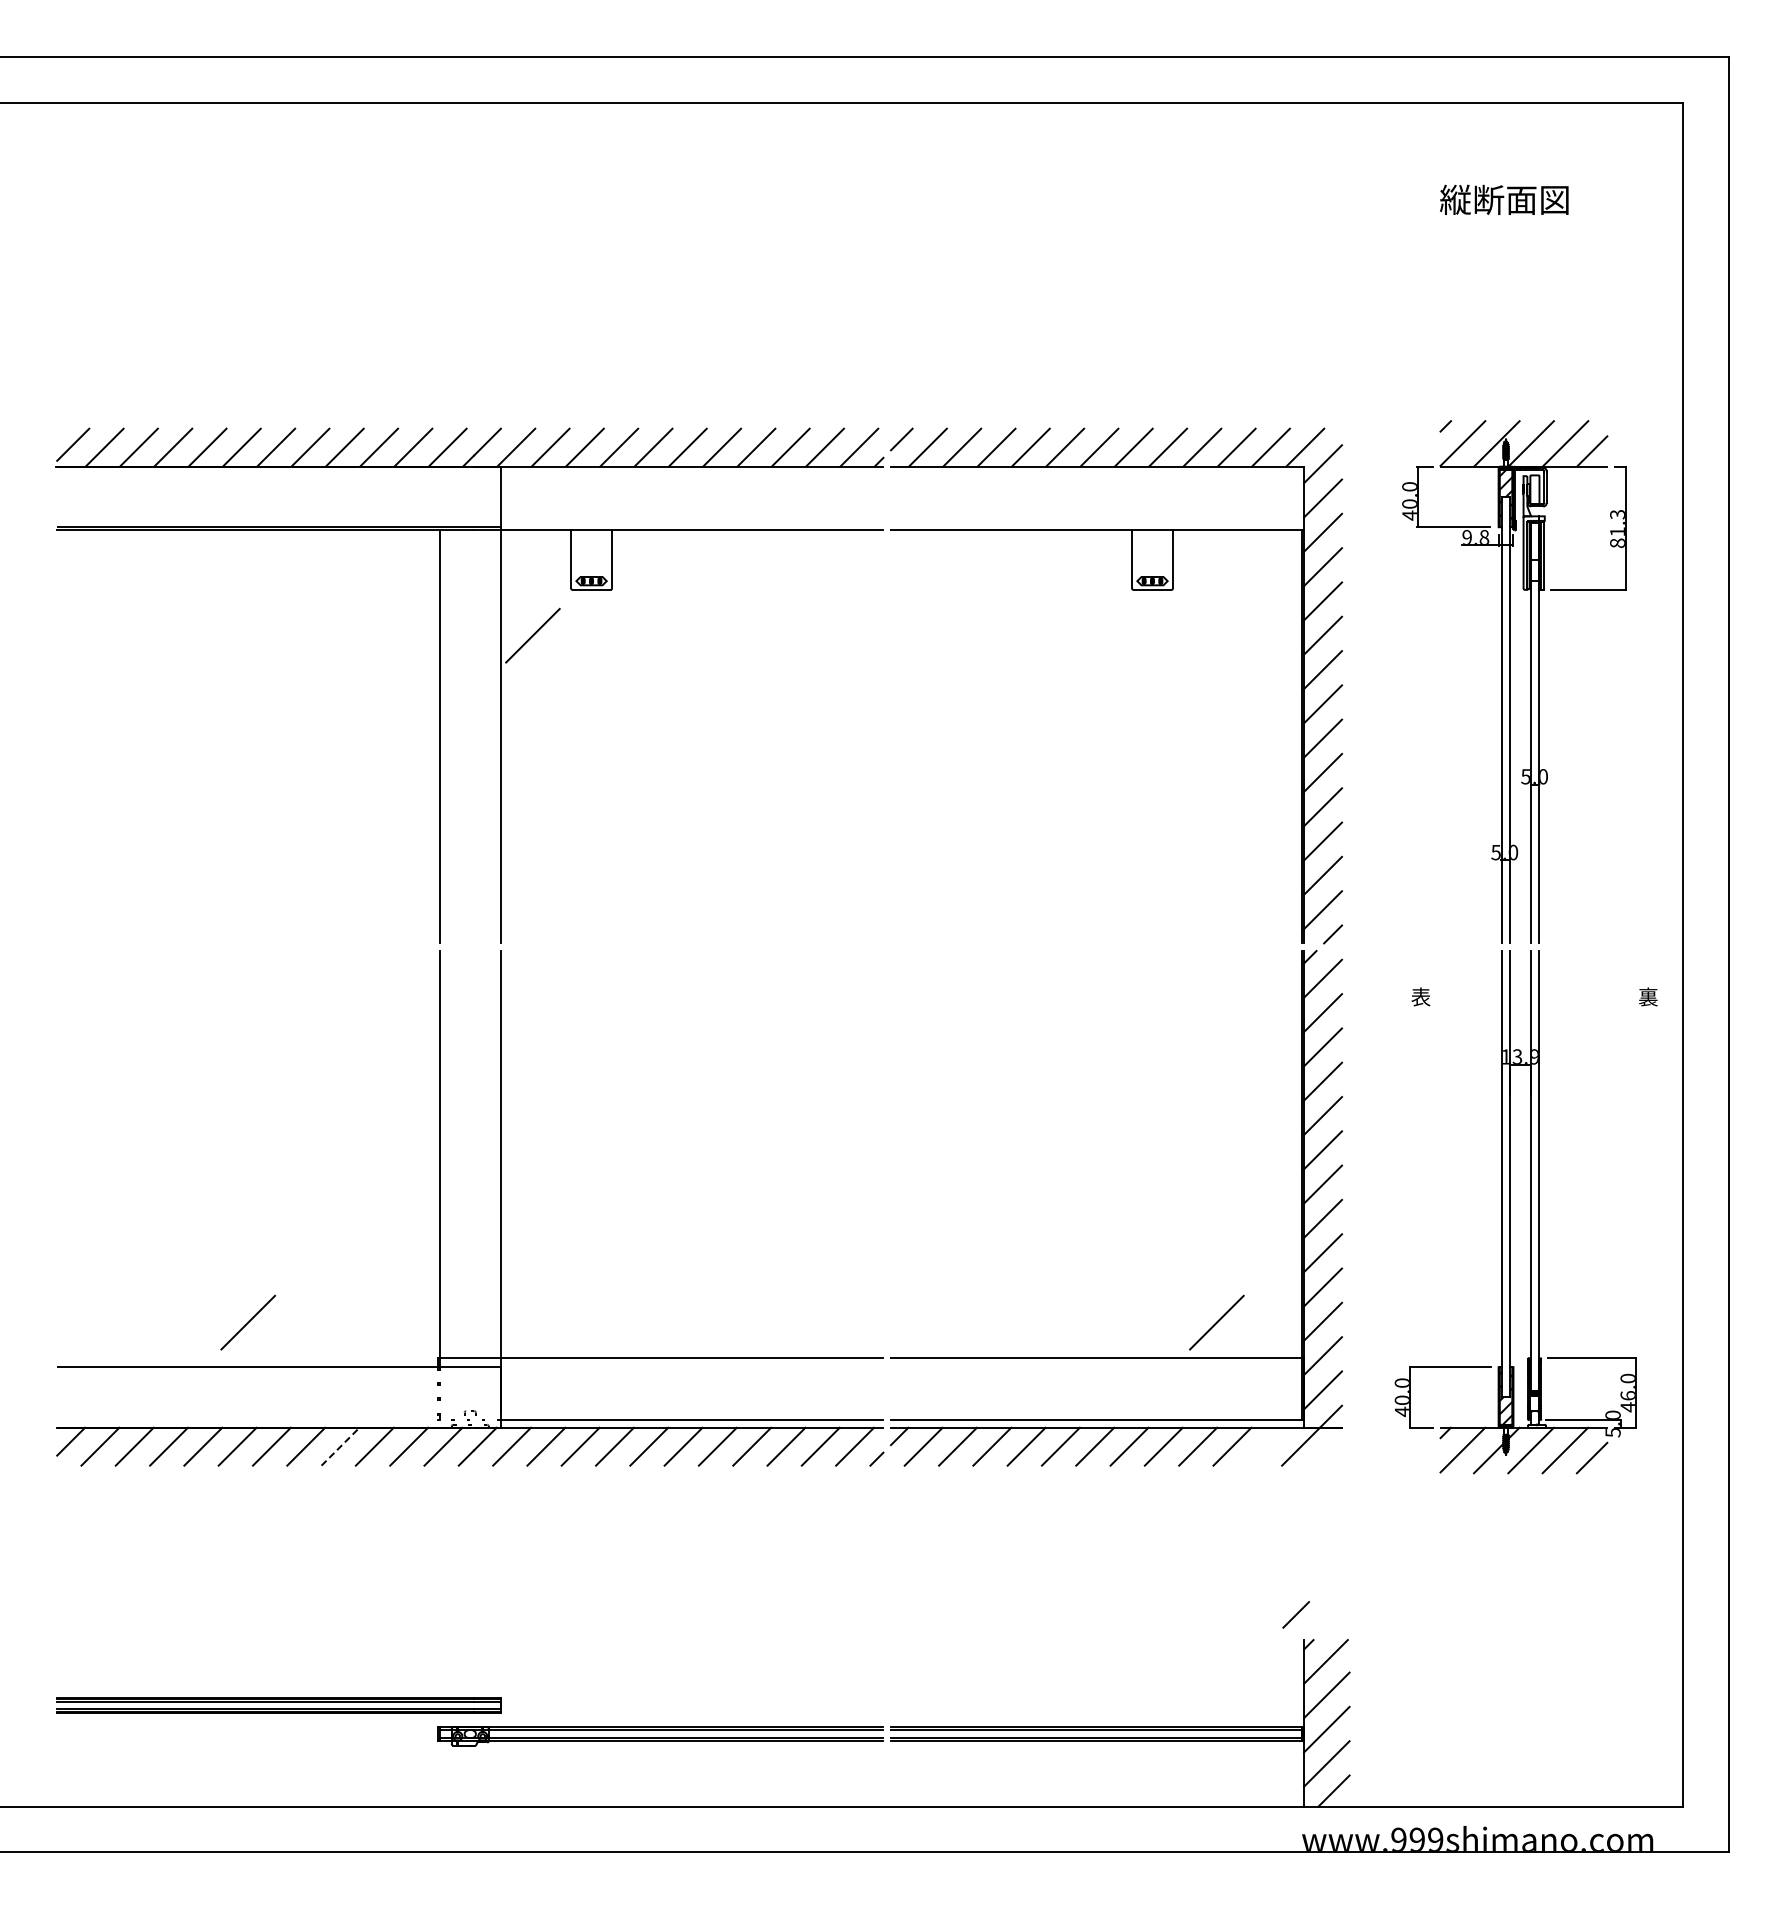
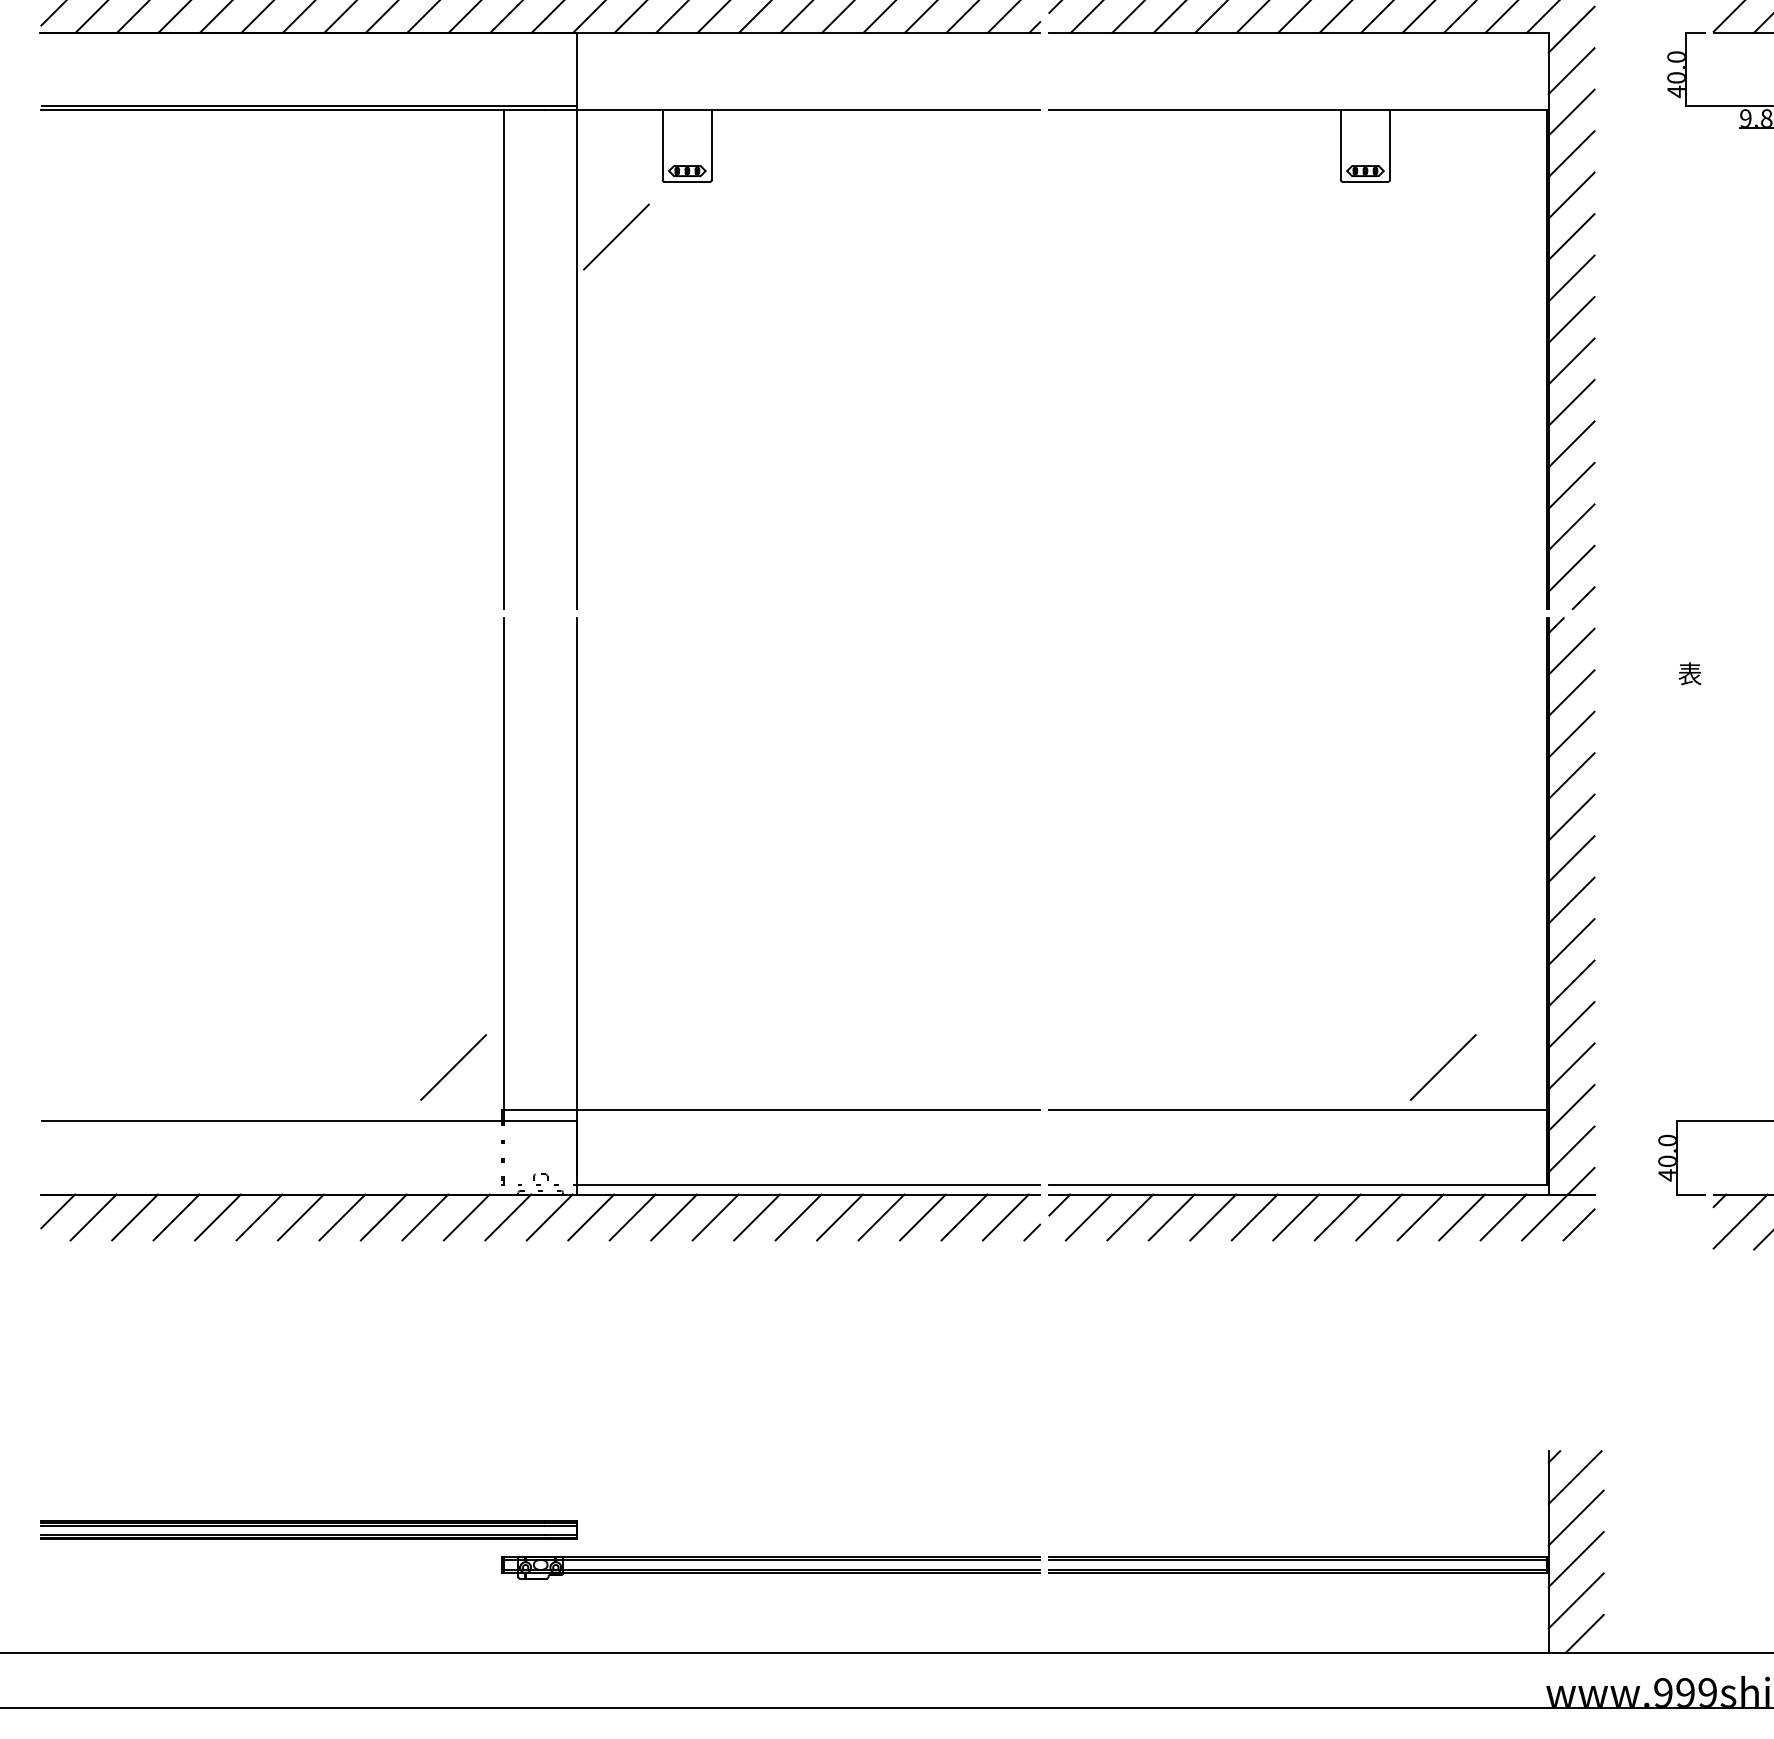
line: (248, 1322) -> (453, 1067), moved
line: (340, 1446) -> (383, 1217), dashed -> solid
line: (1266, 1446) -> (1503, 1217), added
line: (1295, 1614) -> (1578, 1224), moved

